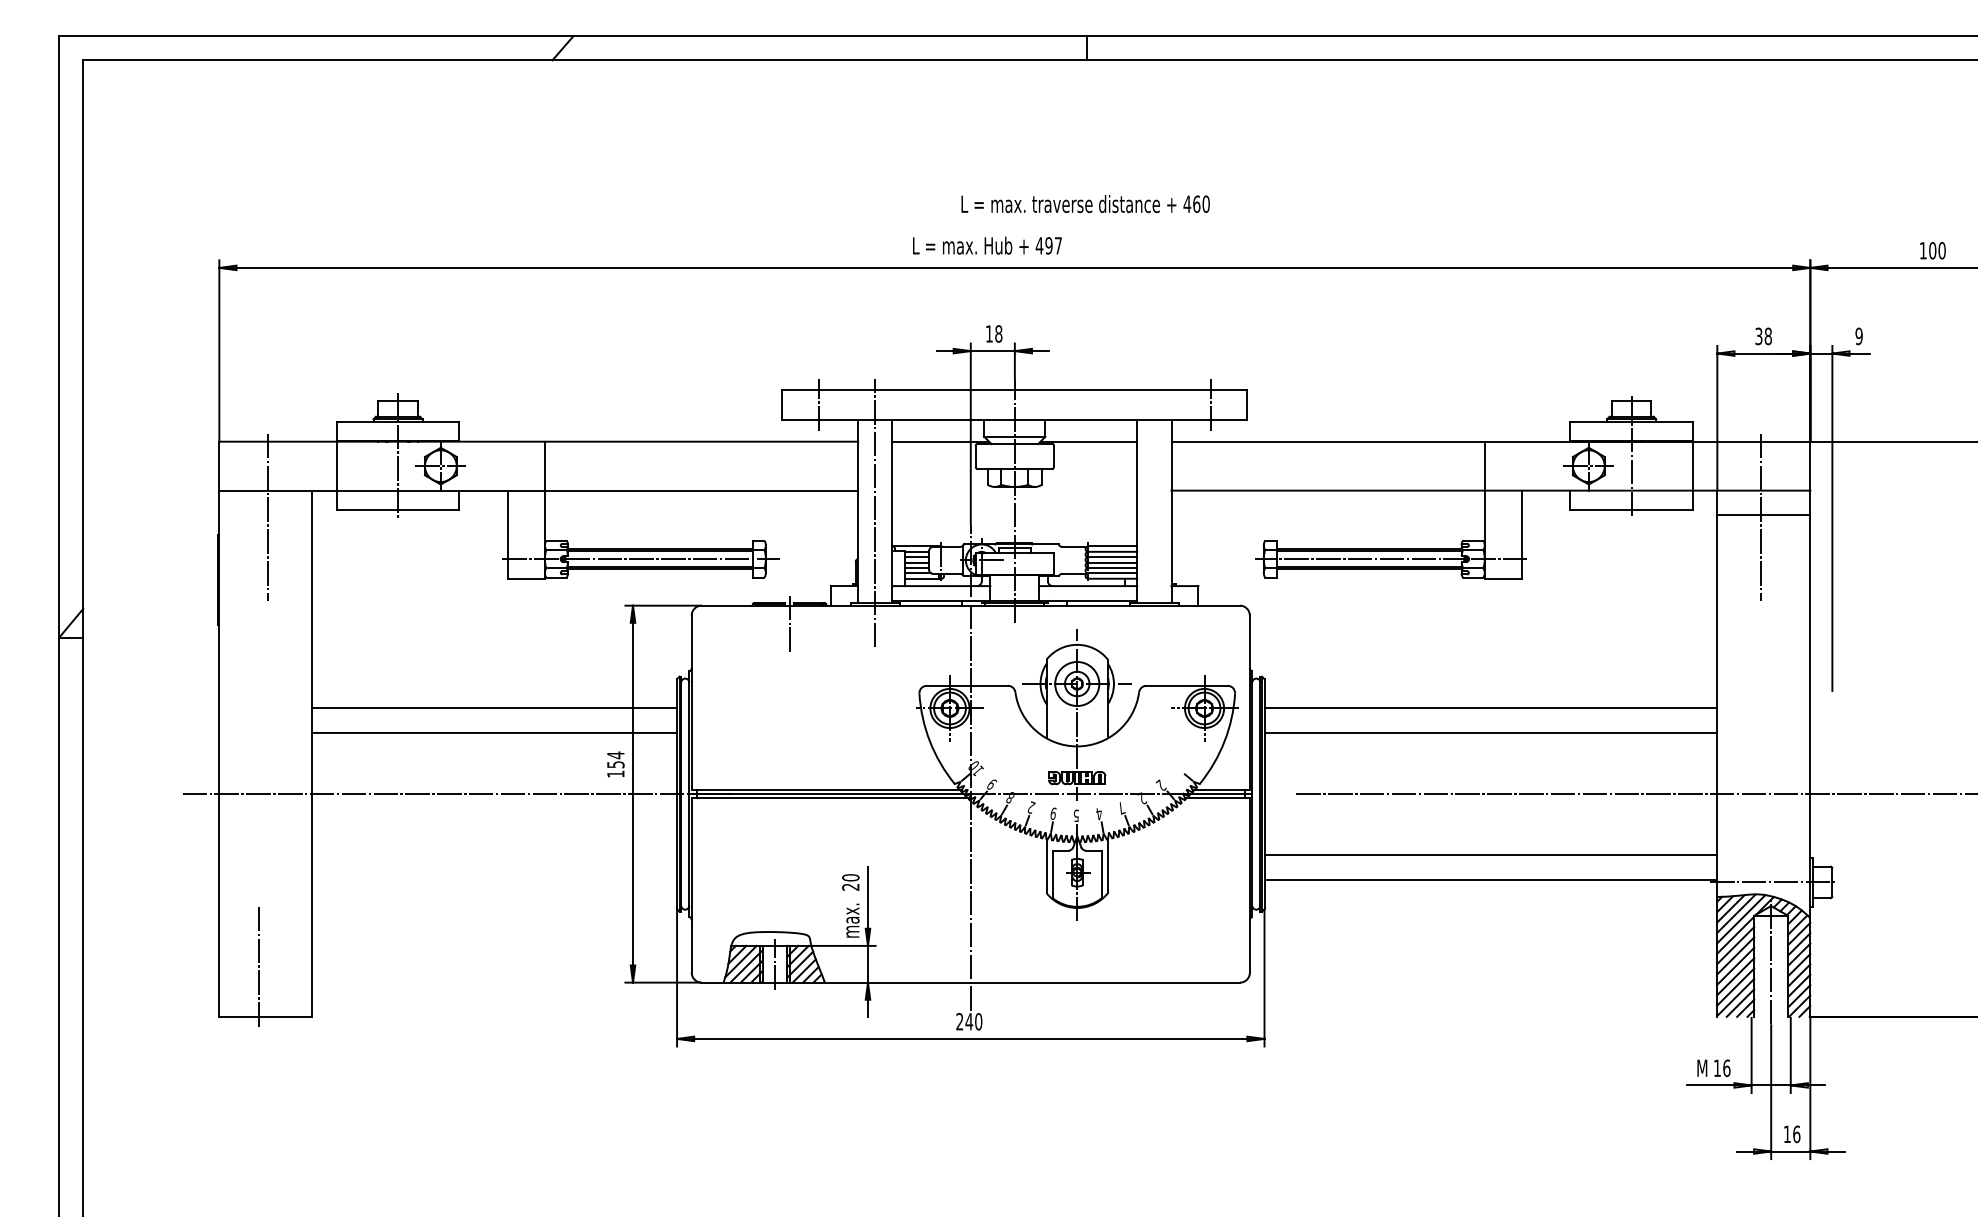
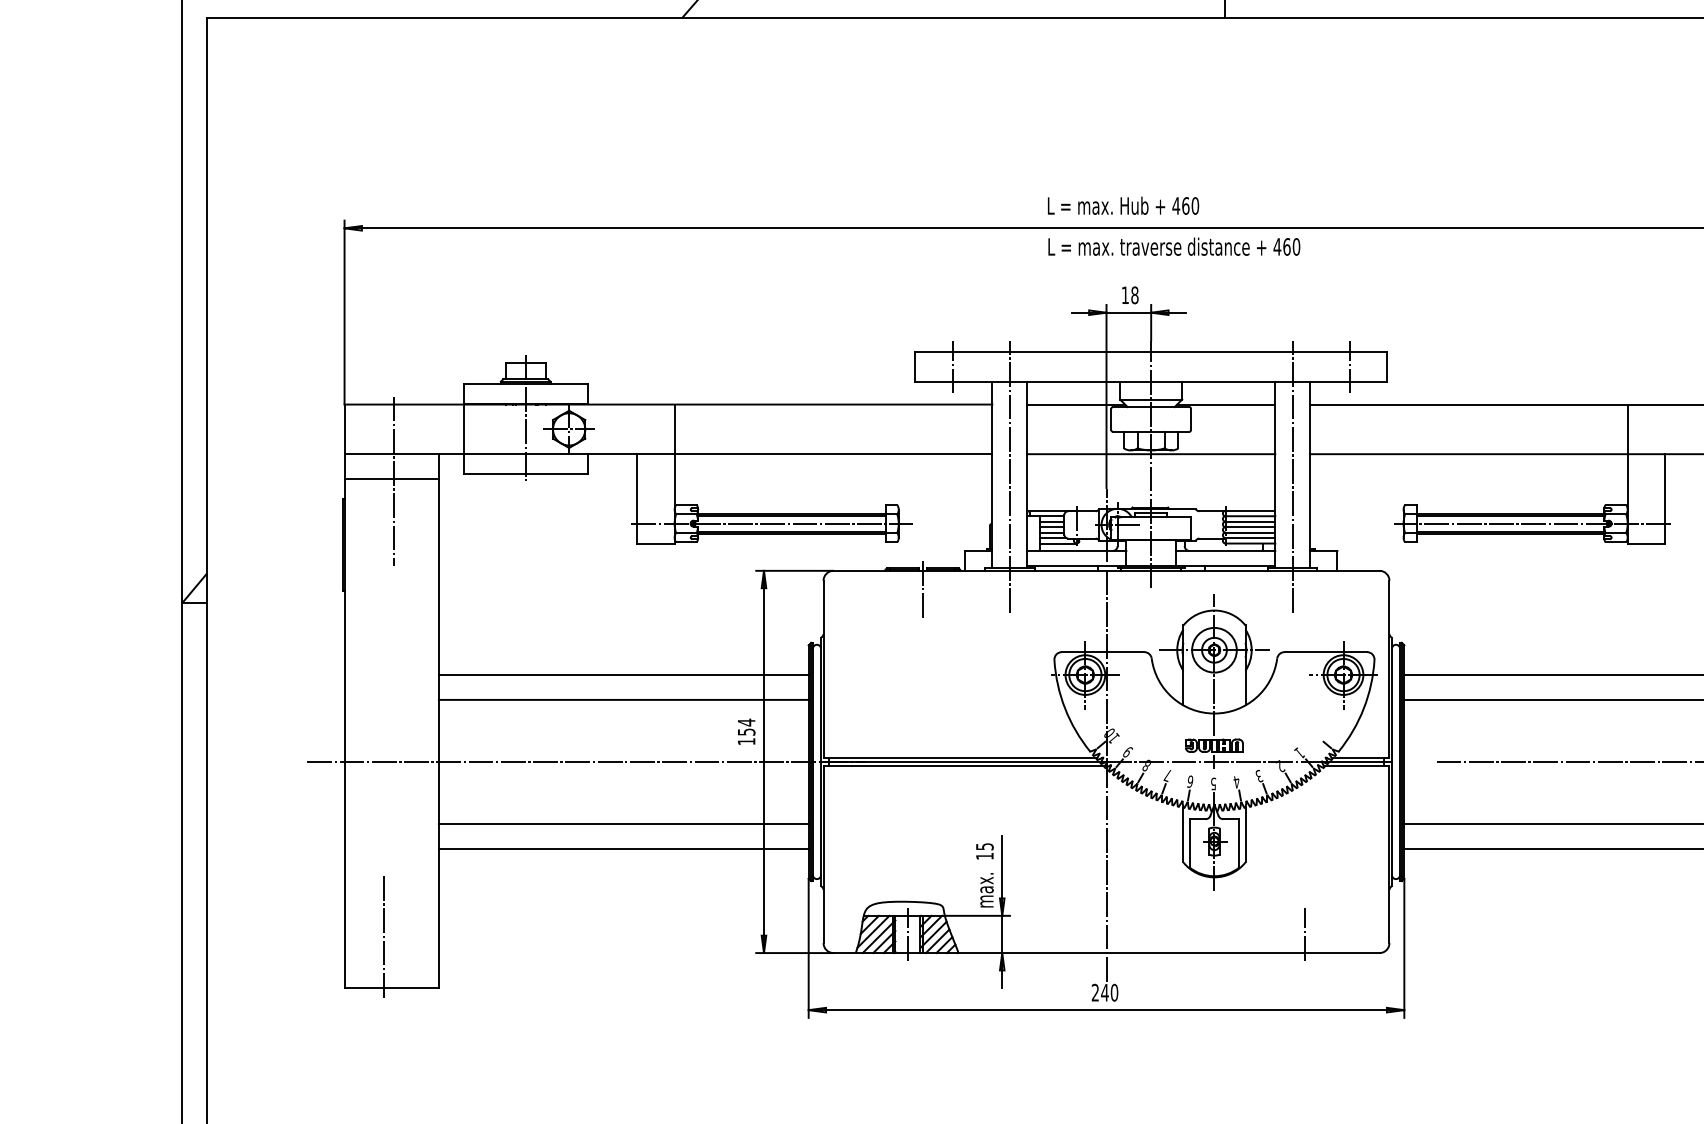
text: (1085, 204) -> (1174, 247), moved
text: (1053, 245) -> (1190, 205), 497 -> 460
line: (1014, 490) -> (1150, 454), added
line: (1154, 513) -> (1292, 477), added
line: (265, 515) -> (391, 479), added
text: (1162, 784) -> (1300, 752), 2 -> 1
text: (1031, 807) -> (1168, 775), 2 -> 7
text: (1121, 808) -> (1259, 776), 7 -> 3
text: (1053, 813) -> (1190, 781), 9 -> 6
line: (494, 855) -> (623, 824), added
line: (494, 879) -> (623, 848), added
text: (850, 882) -> (984, 851), 20 -> 15
line: (1166, 963) -> (1304, 933), added

